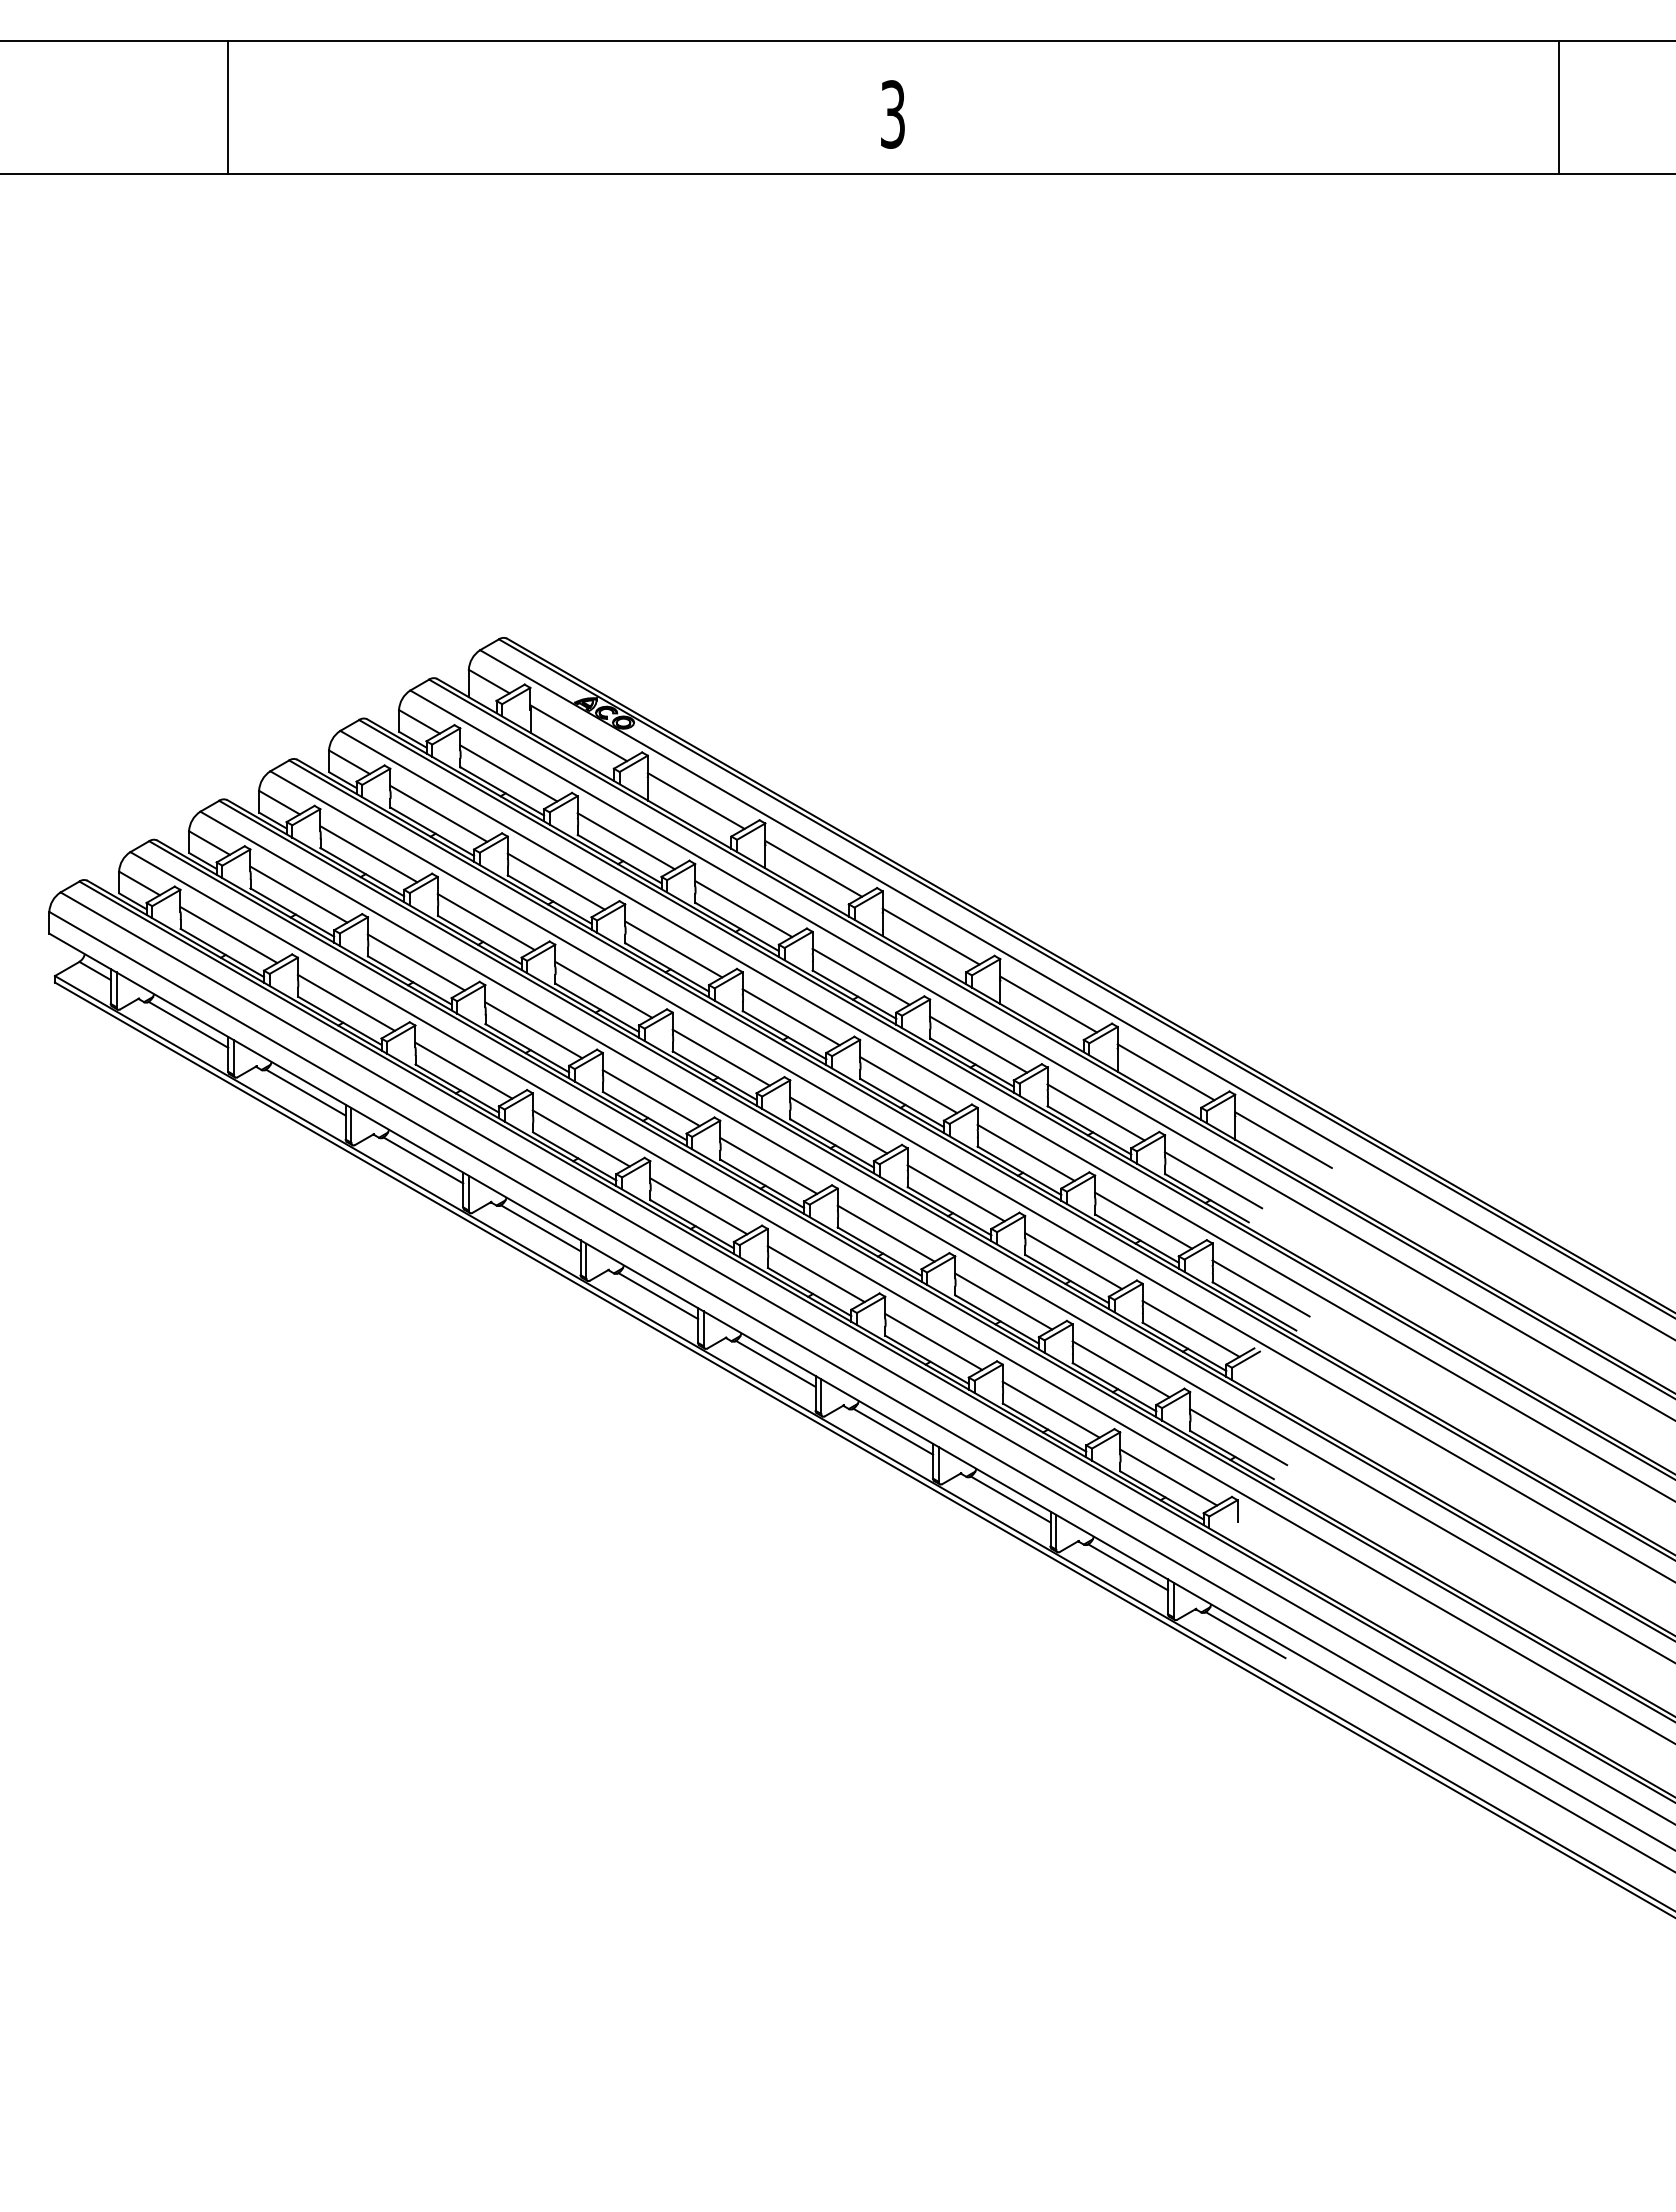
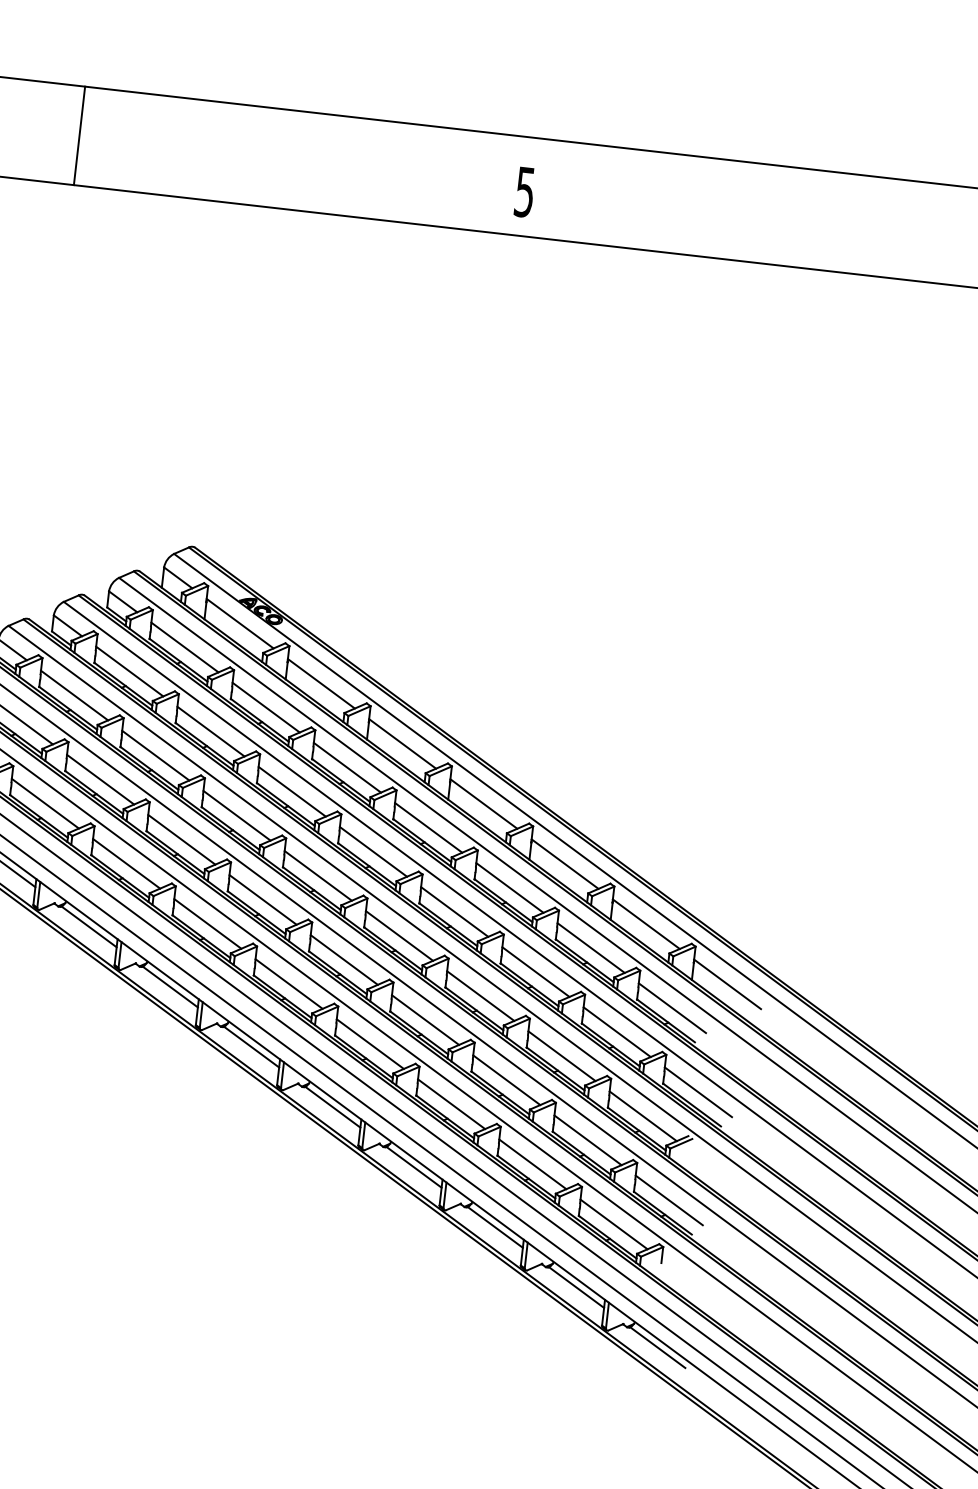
line: (228, 106) -> (79, 135), moved
text: (892, 114) -> (524, 192), 3 -> 5

